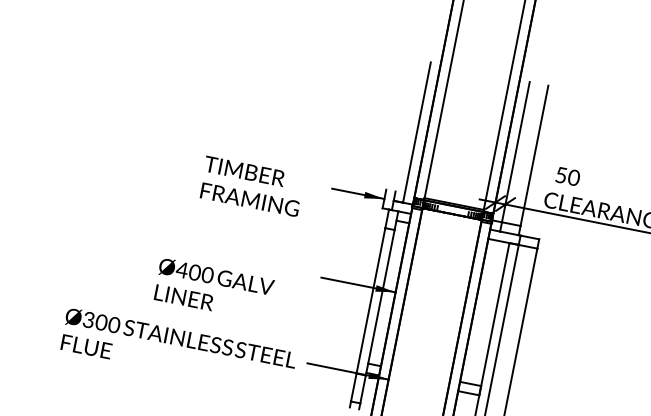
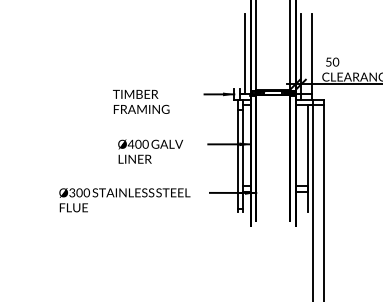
text: (252, 185) -> (141, 101), moved
text: (213, 289) -> (150, 151), moved
text: (177, 351) -> (124, 200), moved

